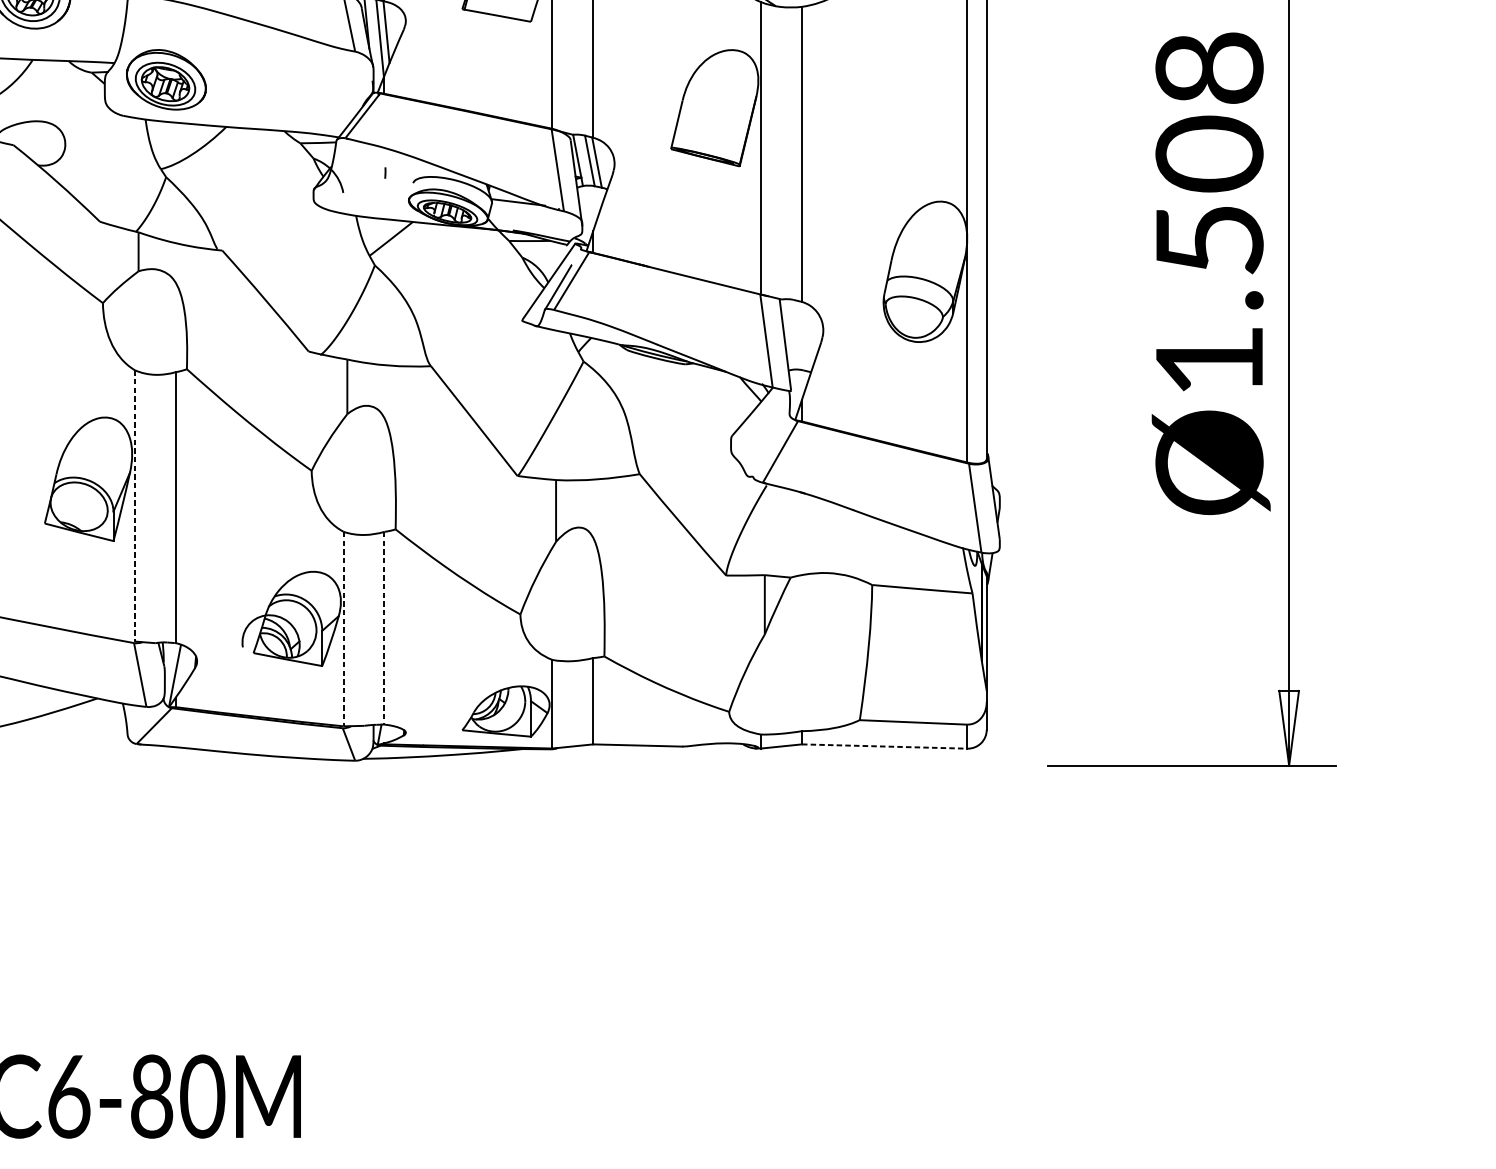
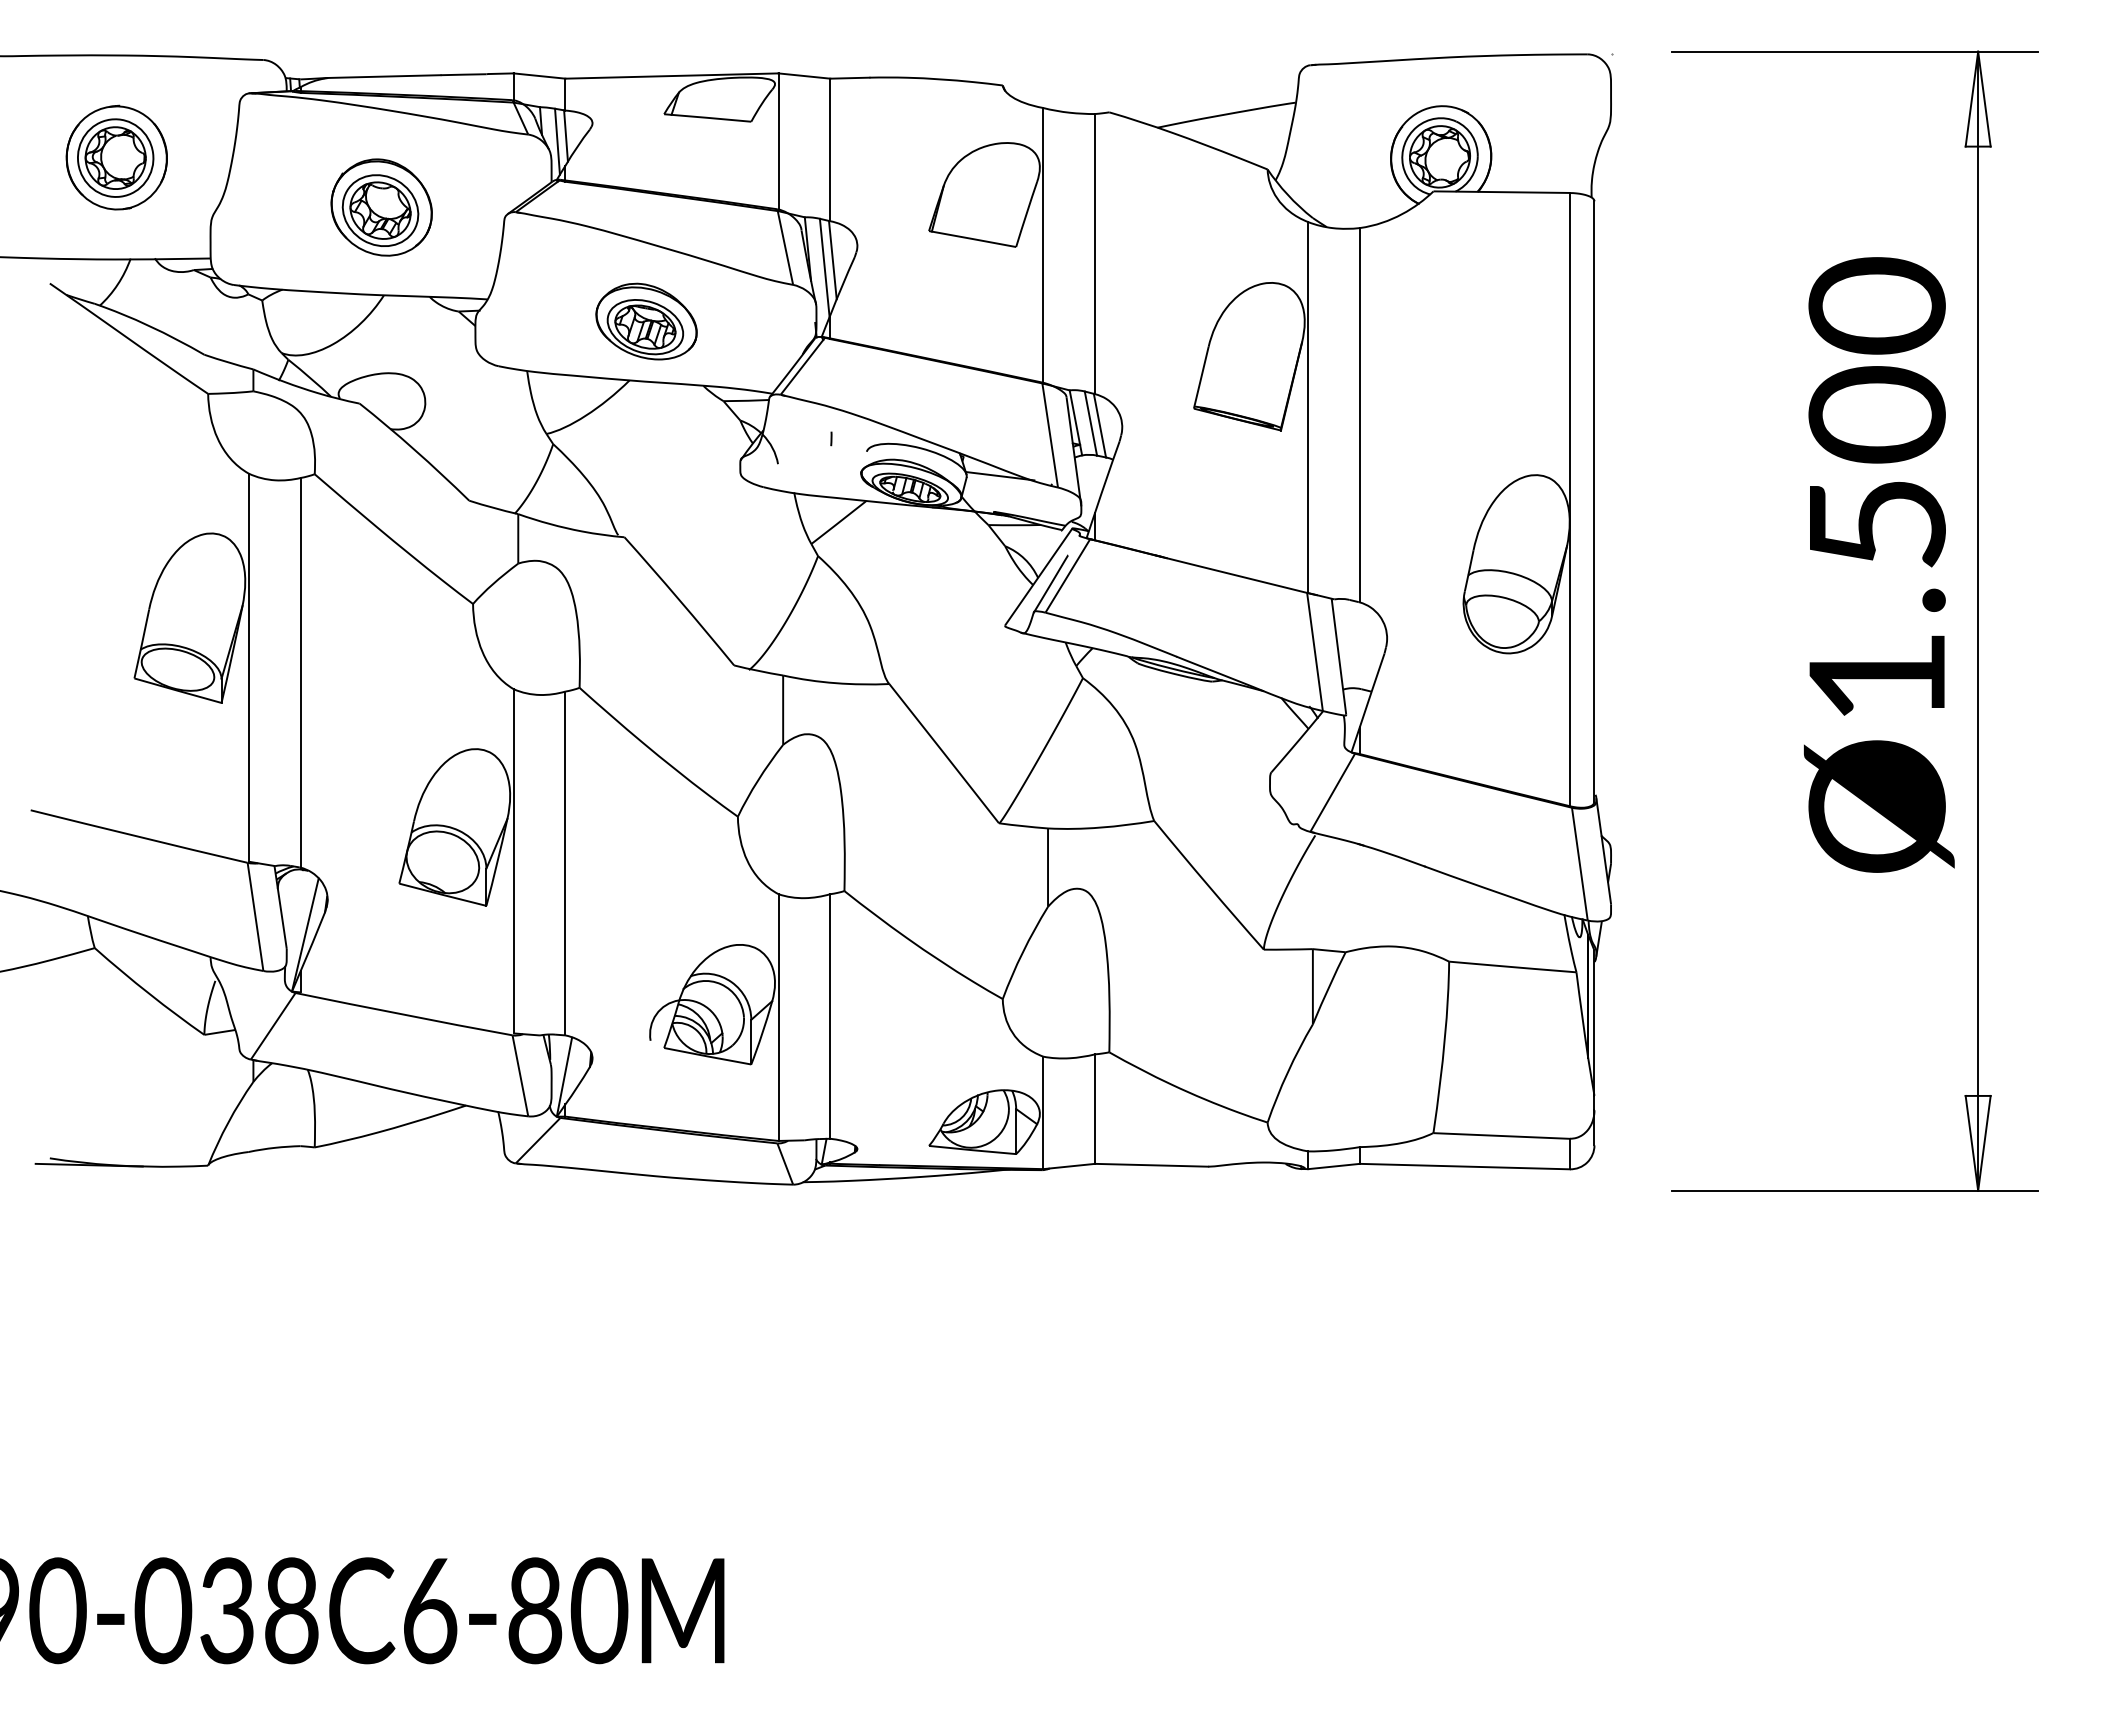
text: (1209, 67) -> (1877, 305), Ø1.508 -> Ø1.500
part: (166, 79) -> (646, 321), moved
line: (134, 506) -> (513, 861), dashed -> solid
line: (384, 628) -> (830, 1016), dashed -> solid
line: (343, 629) -> (778, 1018), dashed -> solid
line: (885, 746) -> (1465, 1166), dashed -> solid

